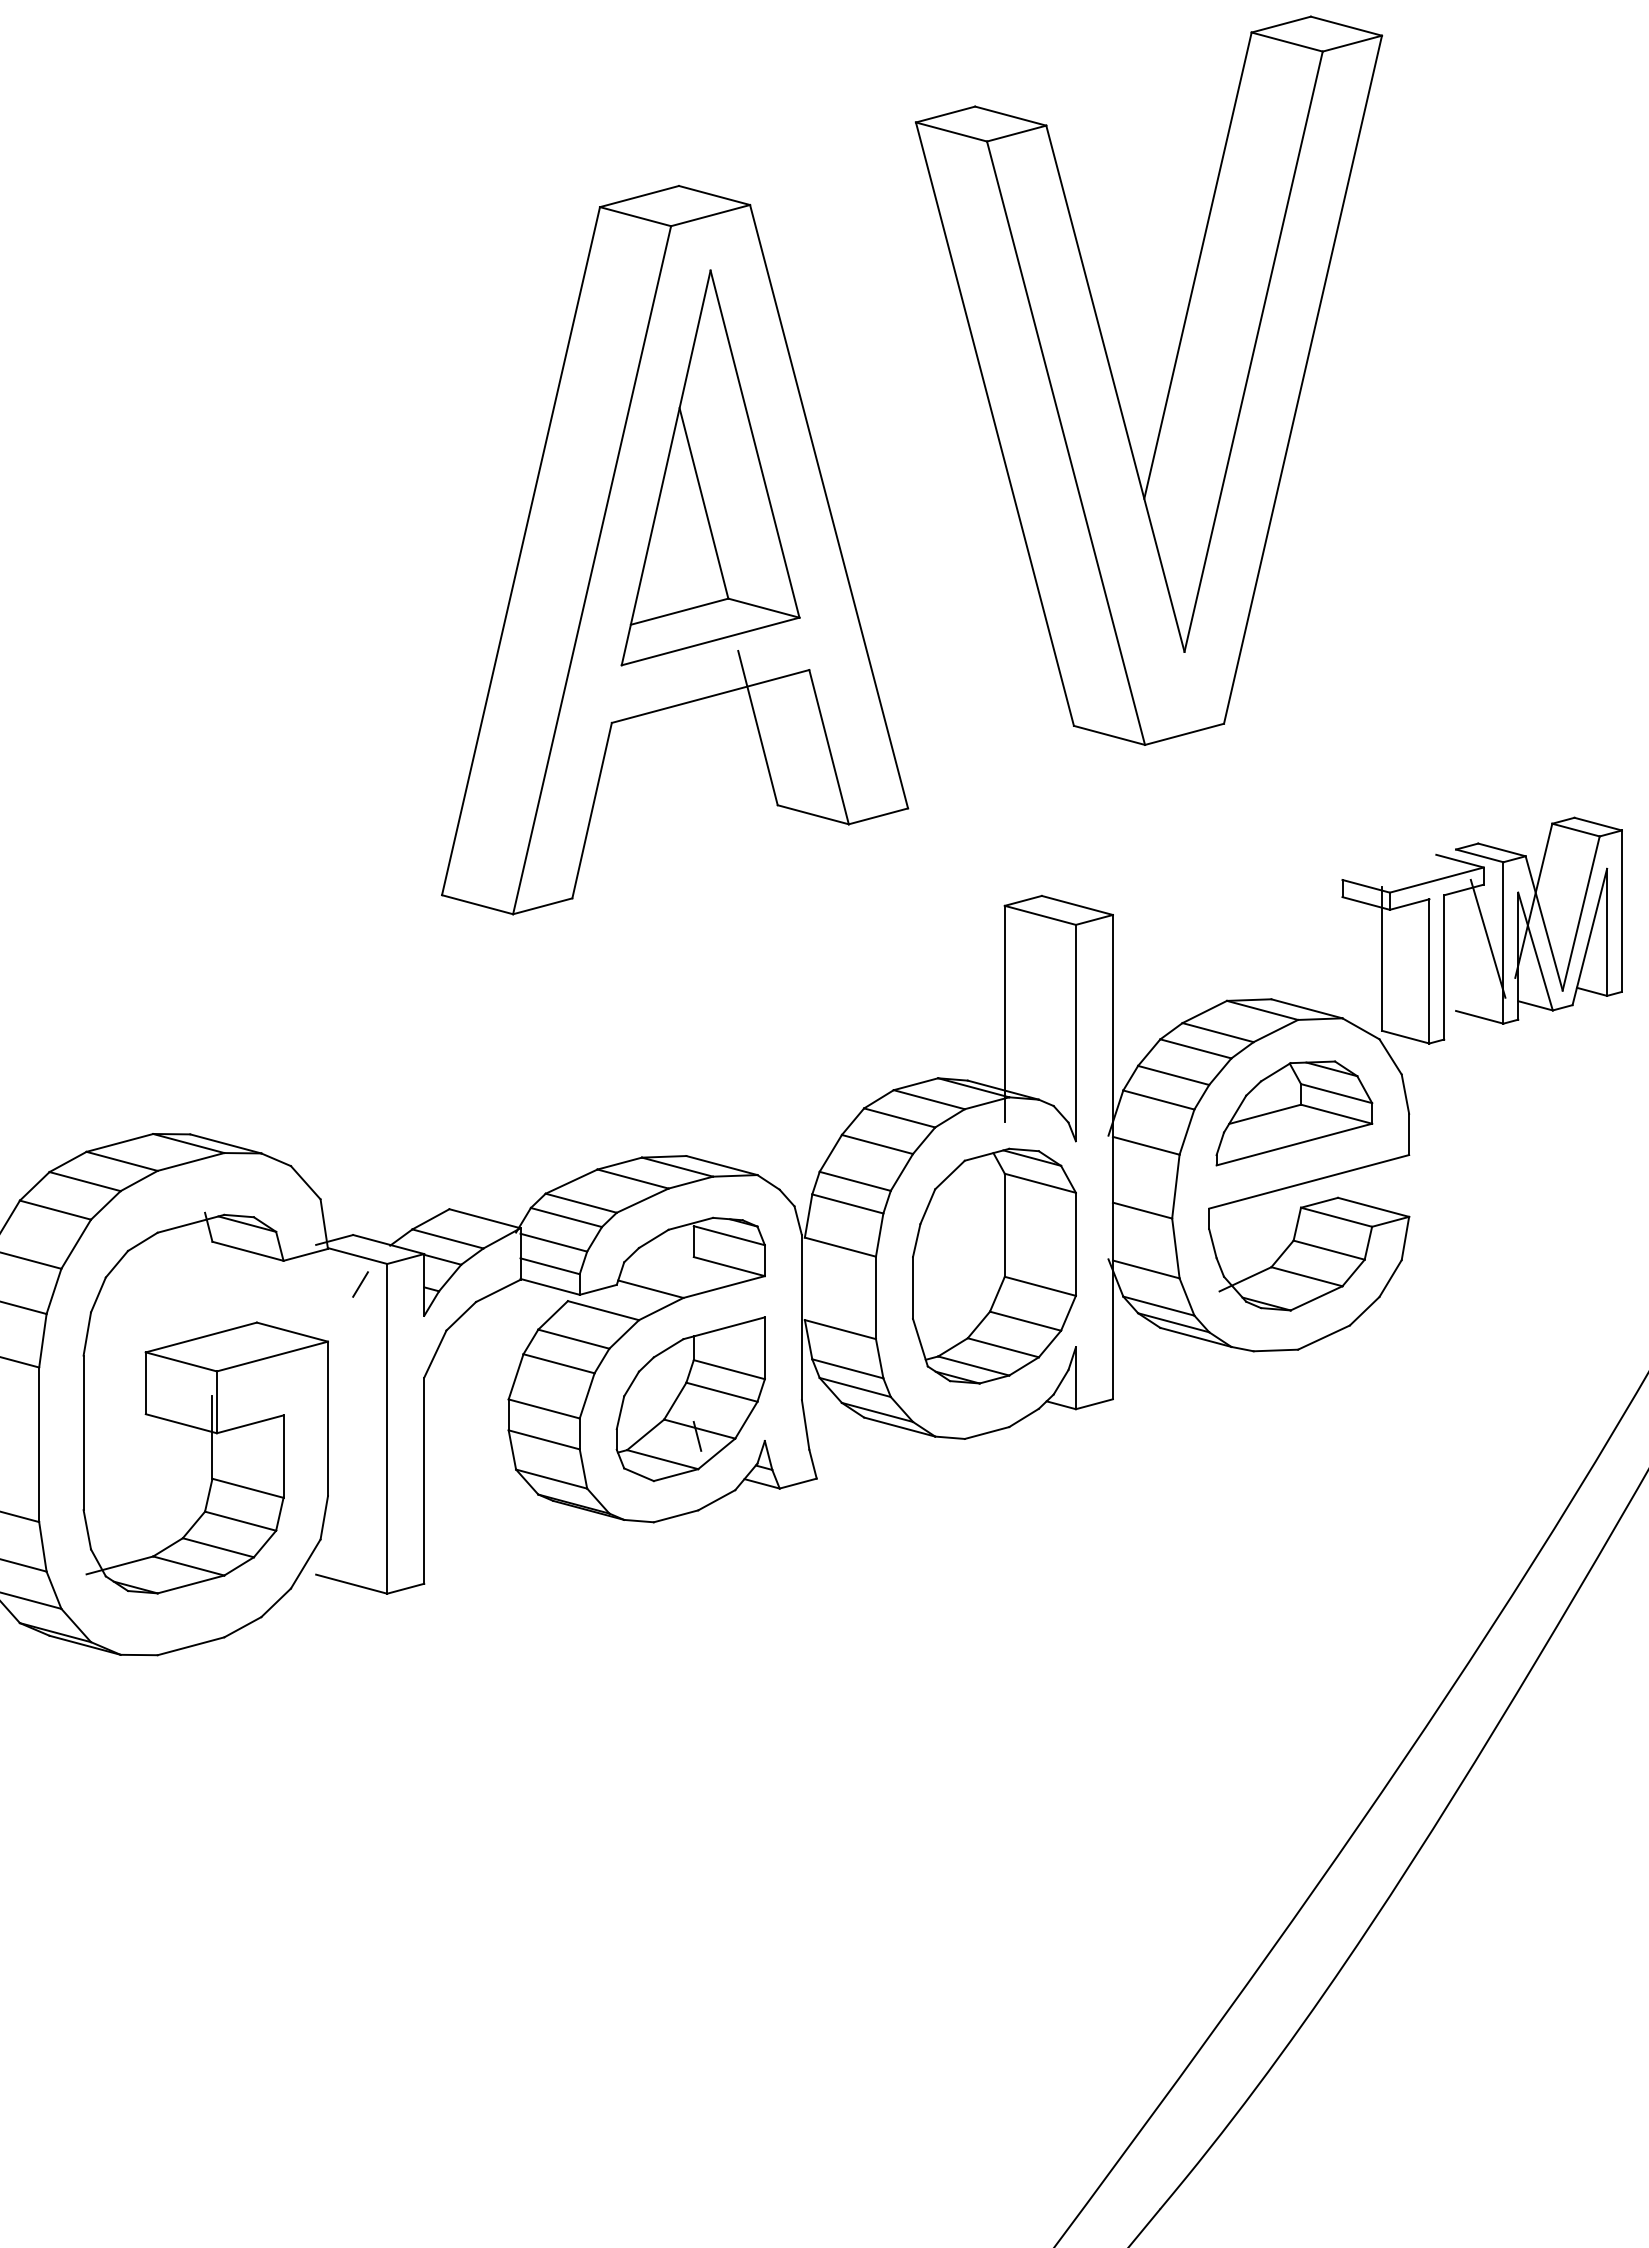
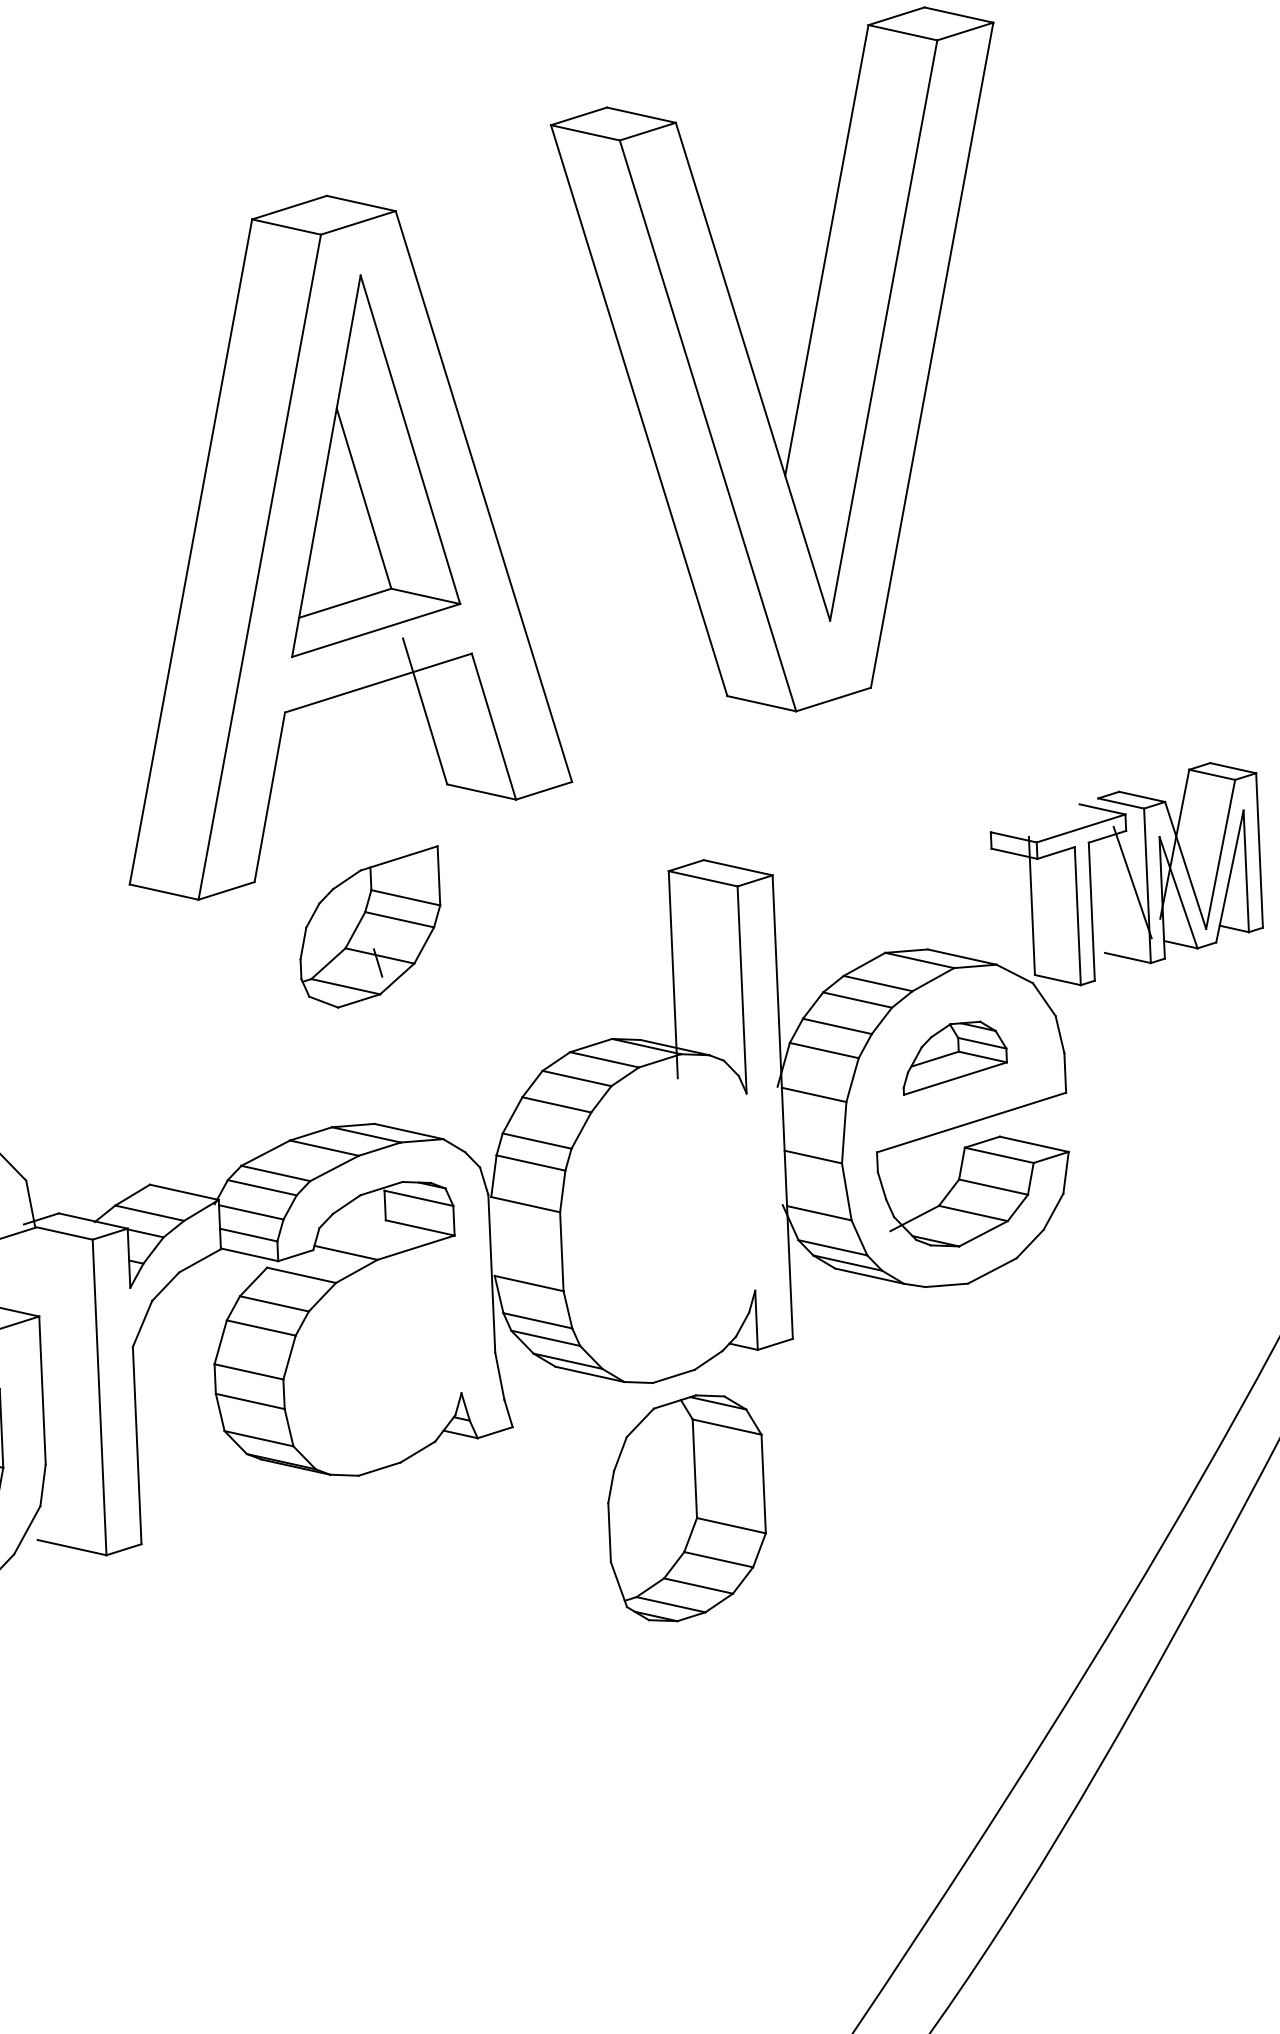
part: (1294, 1113) -> (954, 1057), size x0.7
part: (994, 1265) -> (686, 1507), moved
line: (360, 1284) -> (67, 1260), removed
part: (690, 1399) -> (369, 927), moved

